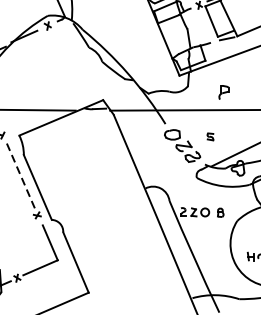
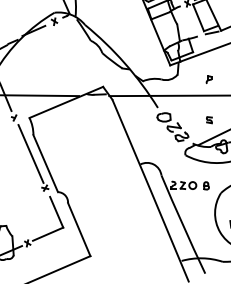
part: (223, 91) -> (208, 79), size x0.62
part: (210, 137) -> (209, 120), moved
line: (21, 175) -> (31, 153), dashed -> solid

